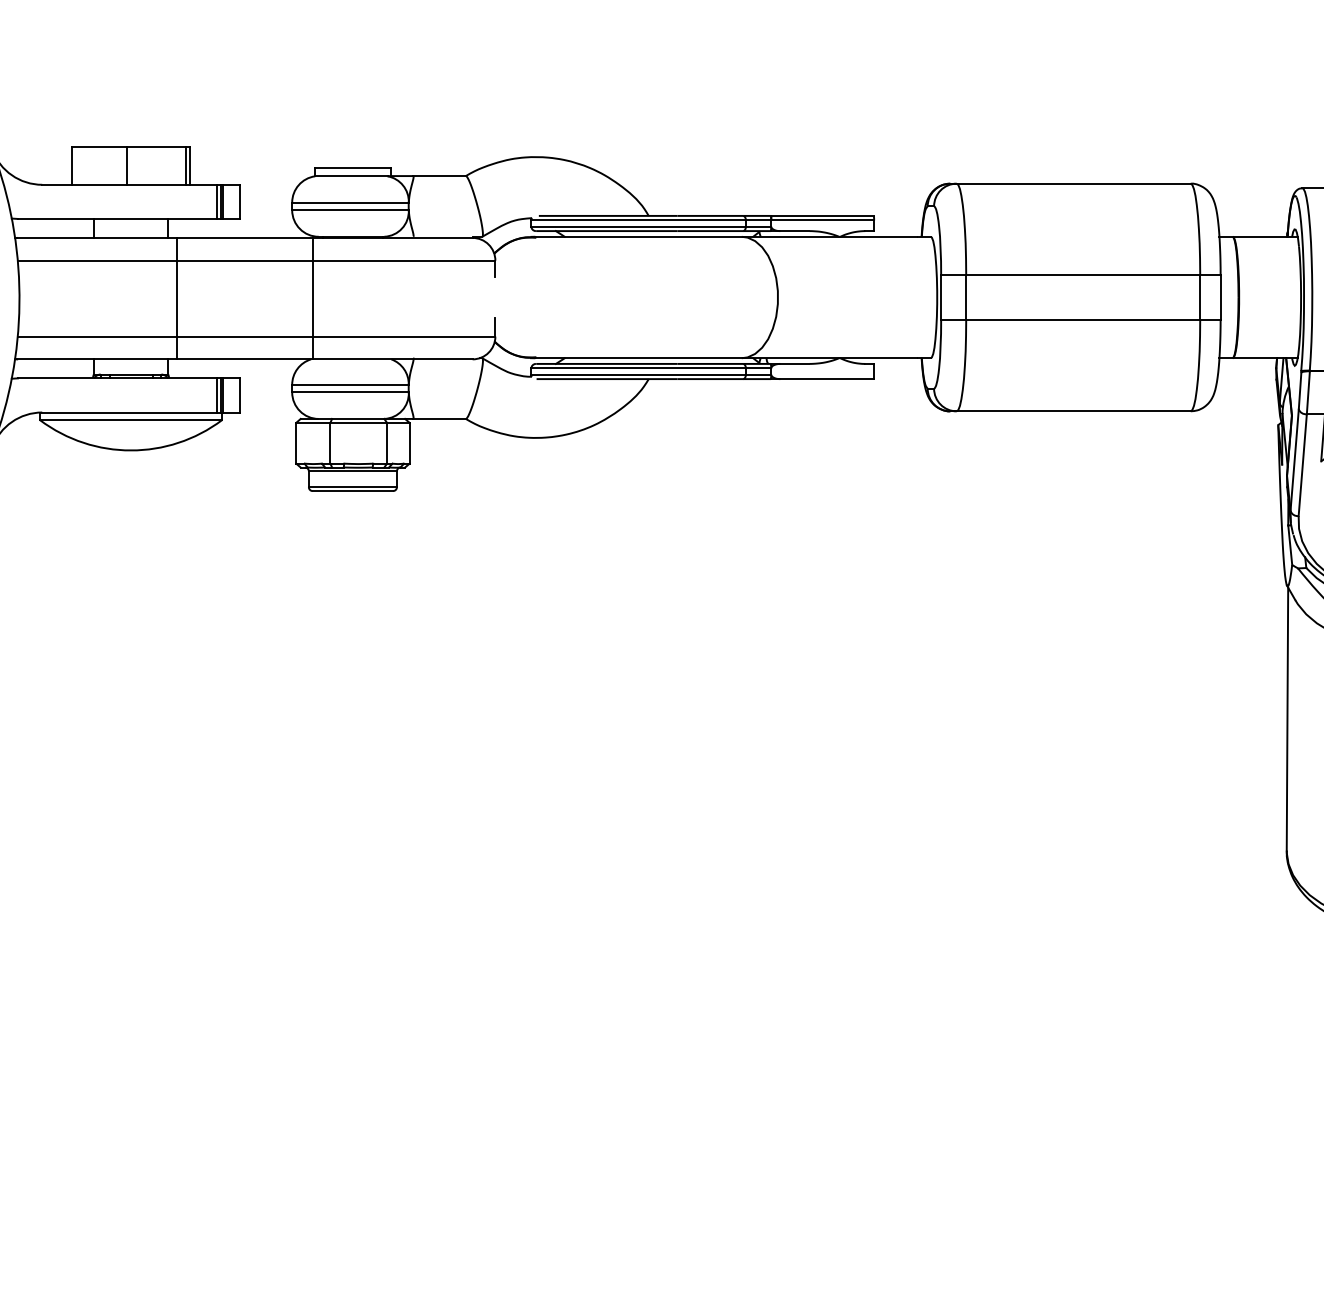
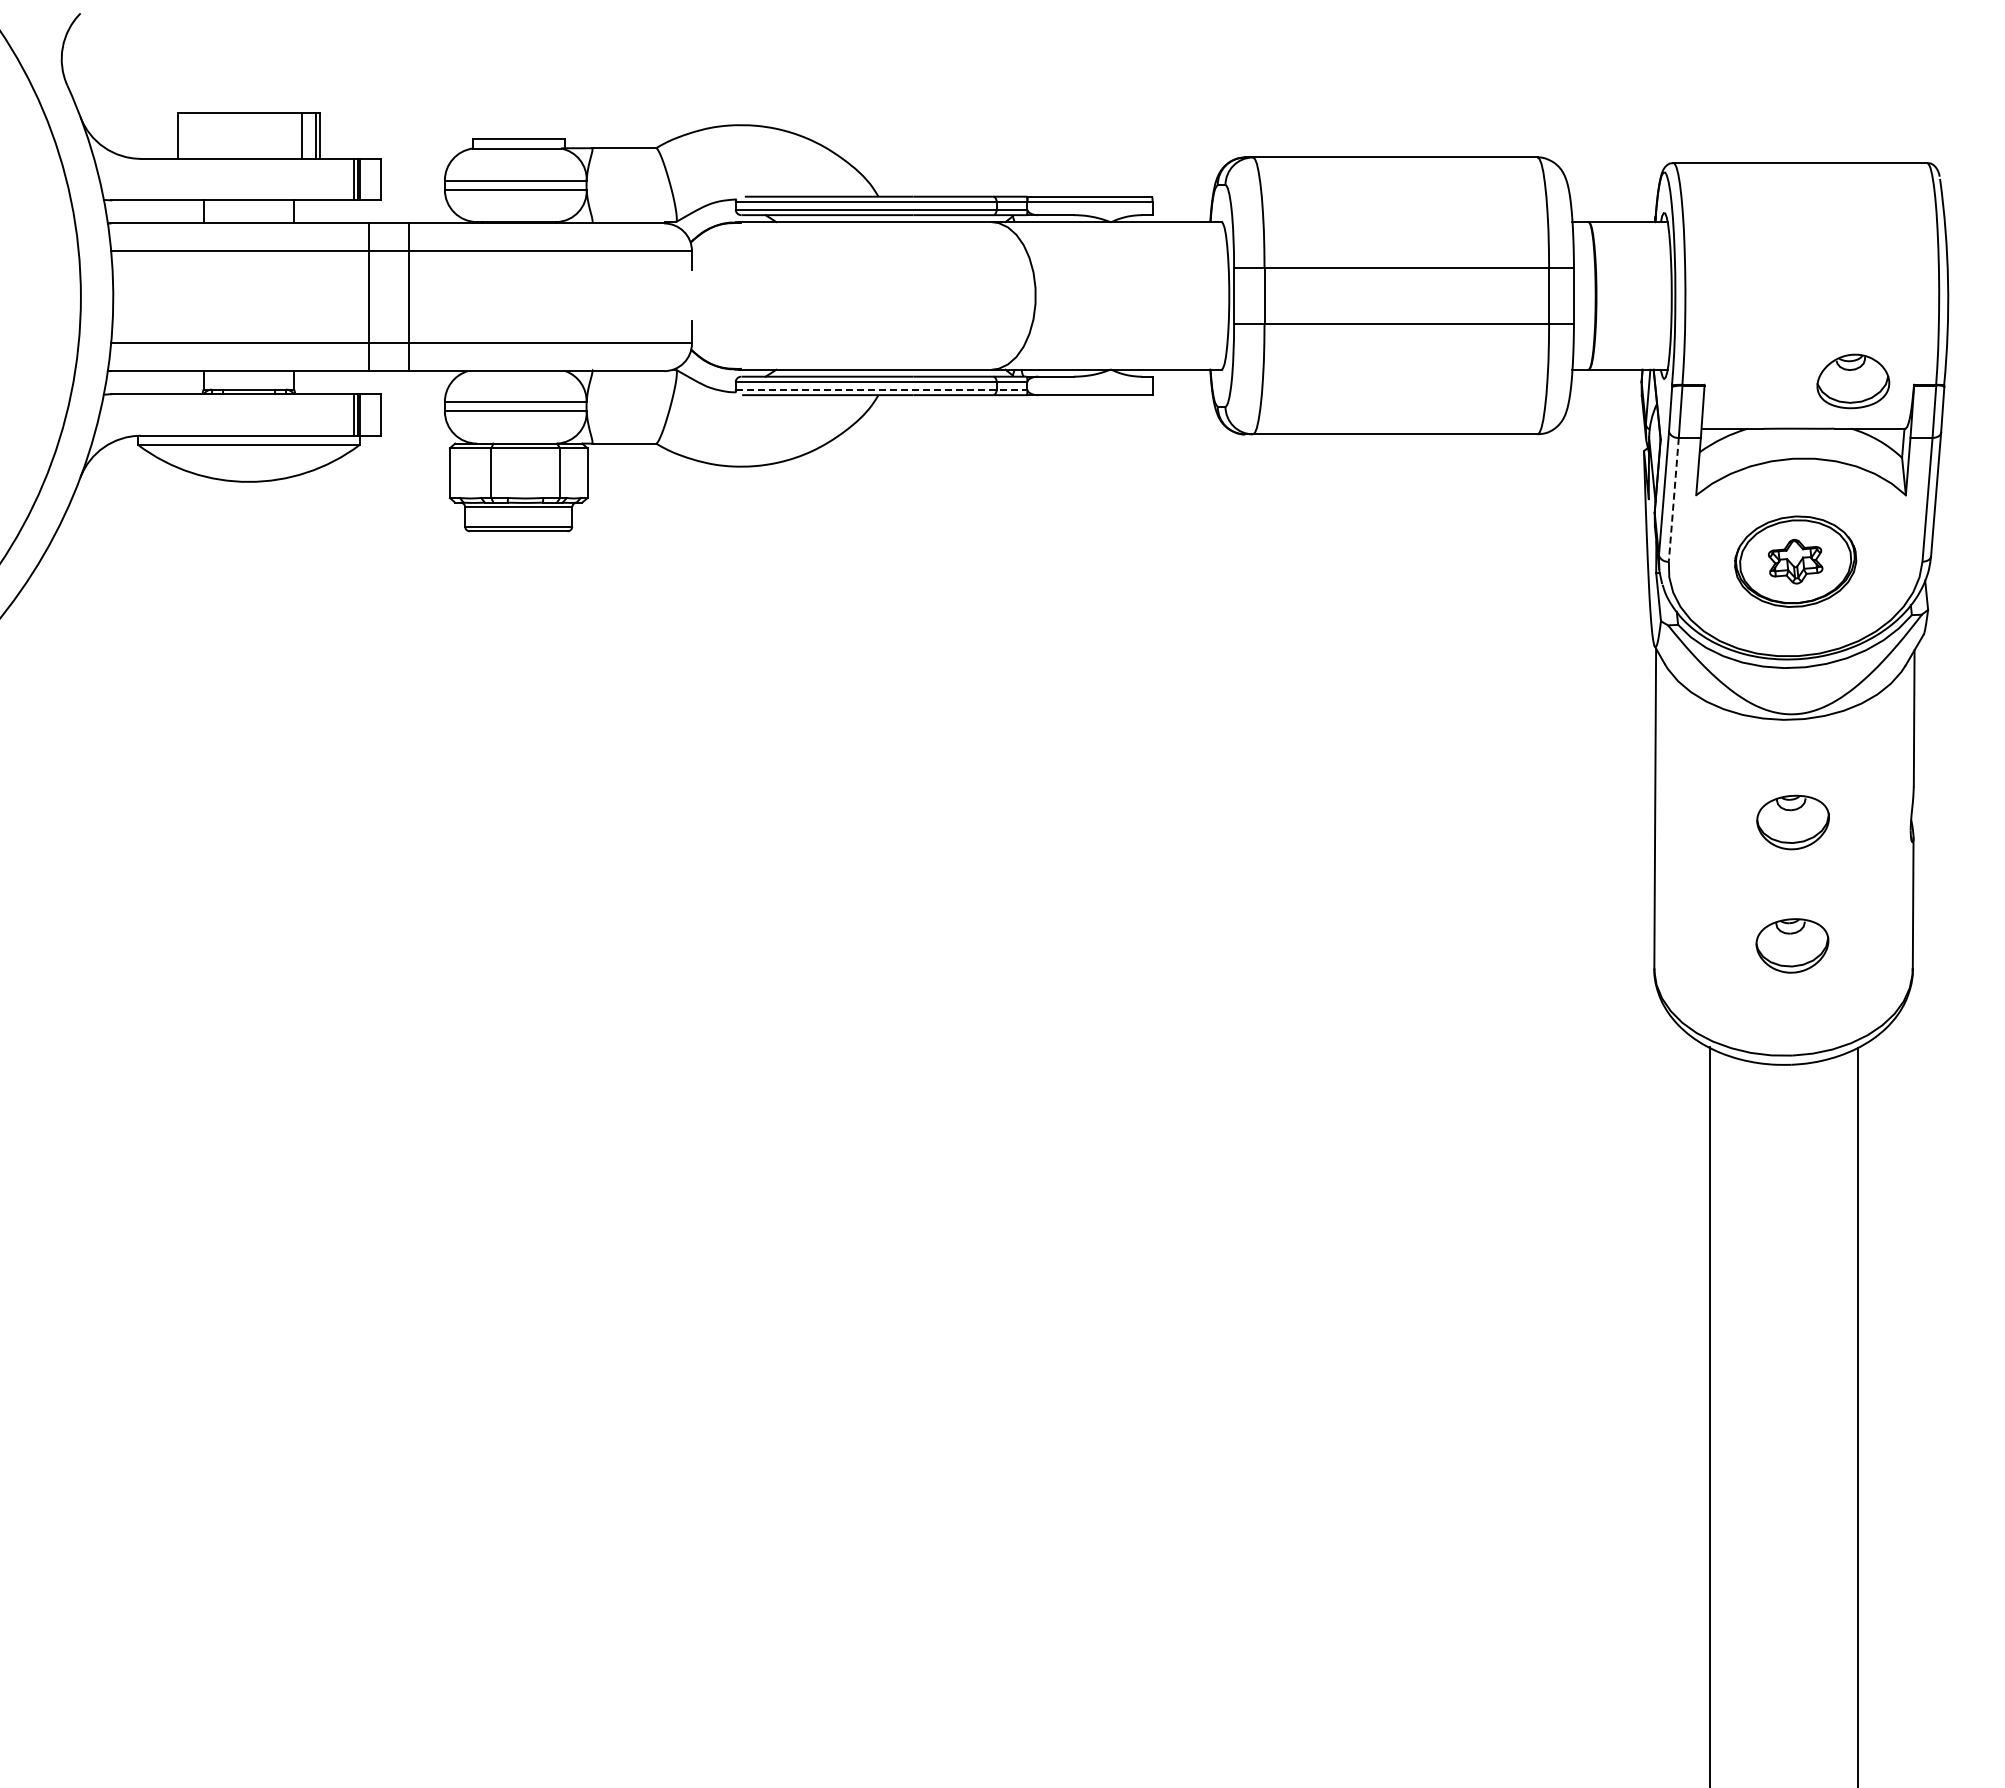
line: (127, 165) -> (302, 135), moved
line: (176, 298) -> (369, 297), moved
line: (313, 298) -> (409, 297), moved
line: (651, 374) -> (881, 389), solid -> dashed
line: (1302, 465) -> (1673, 500), solid -> dashed

